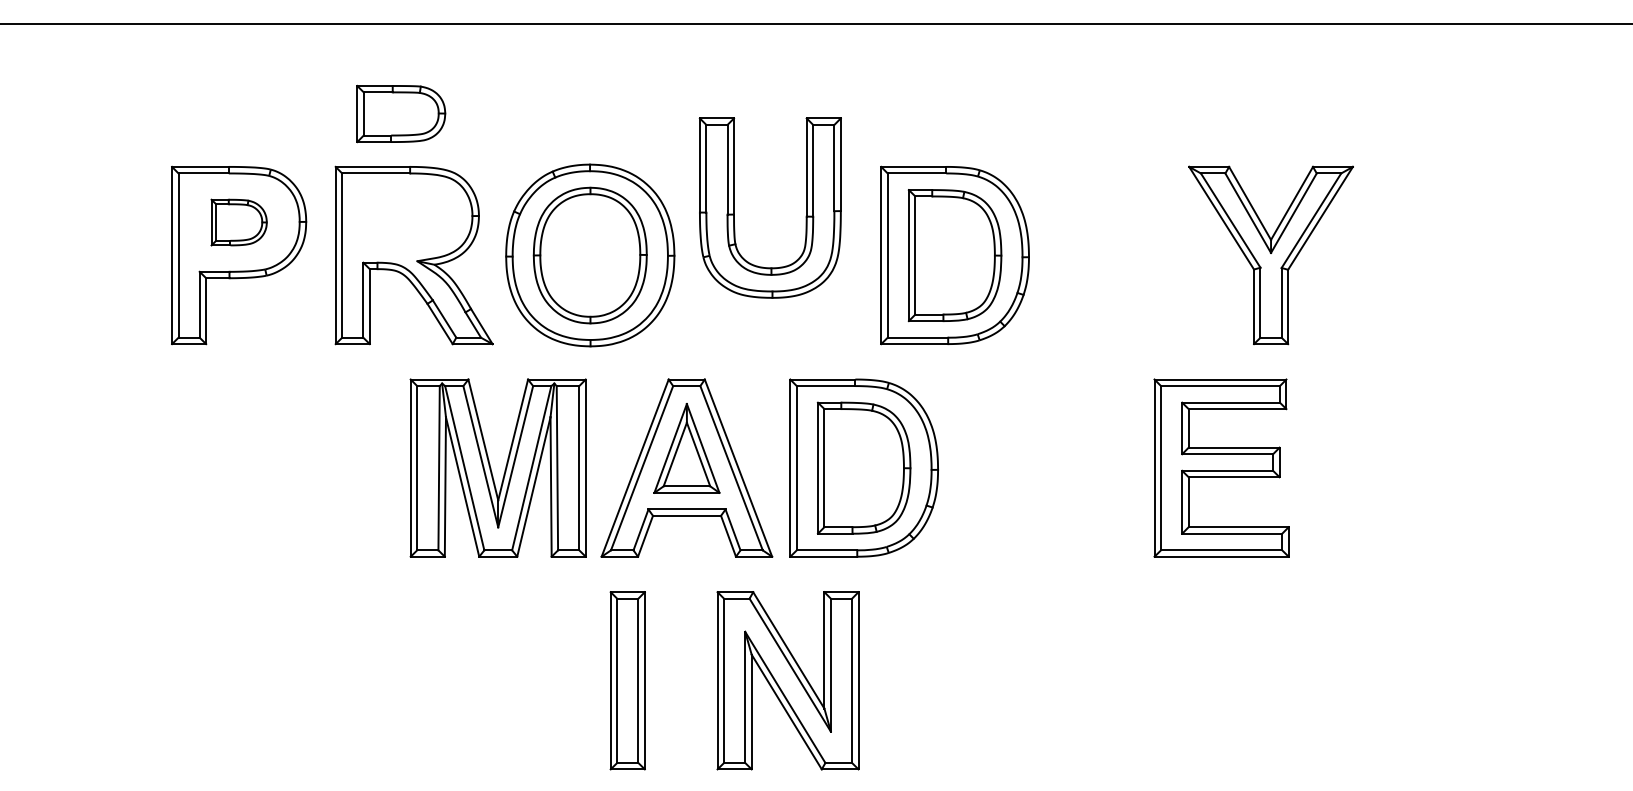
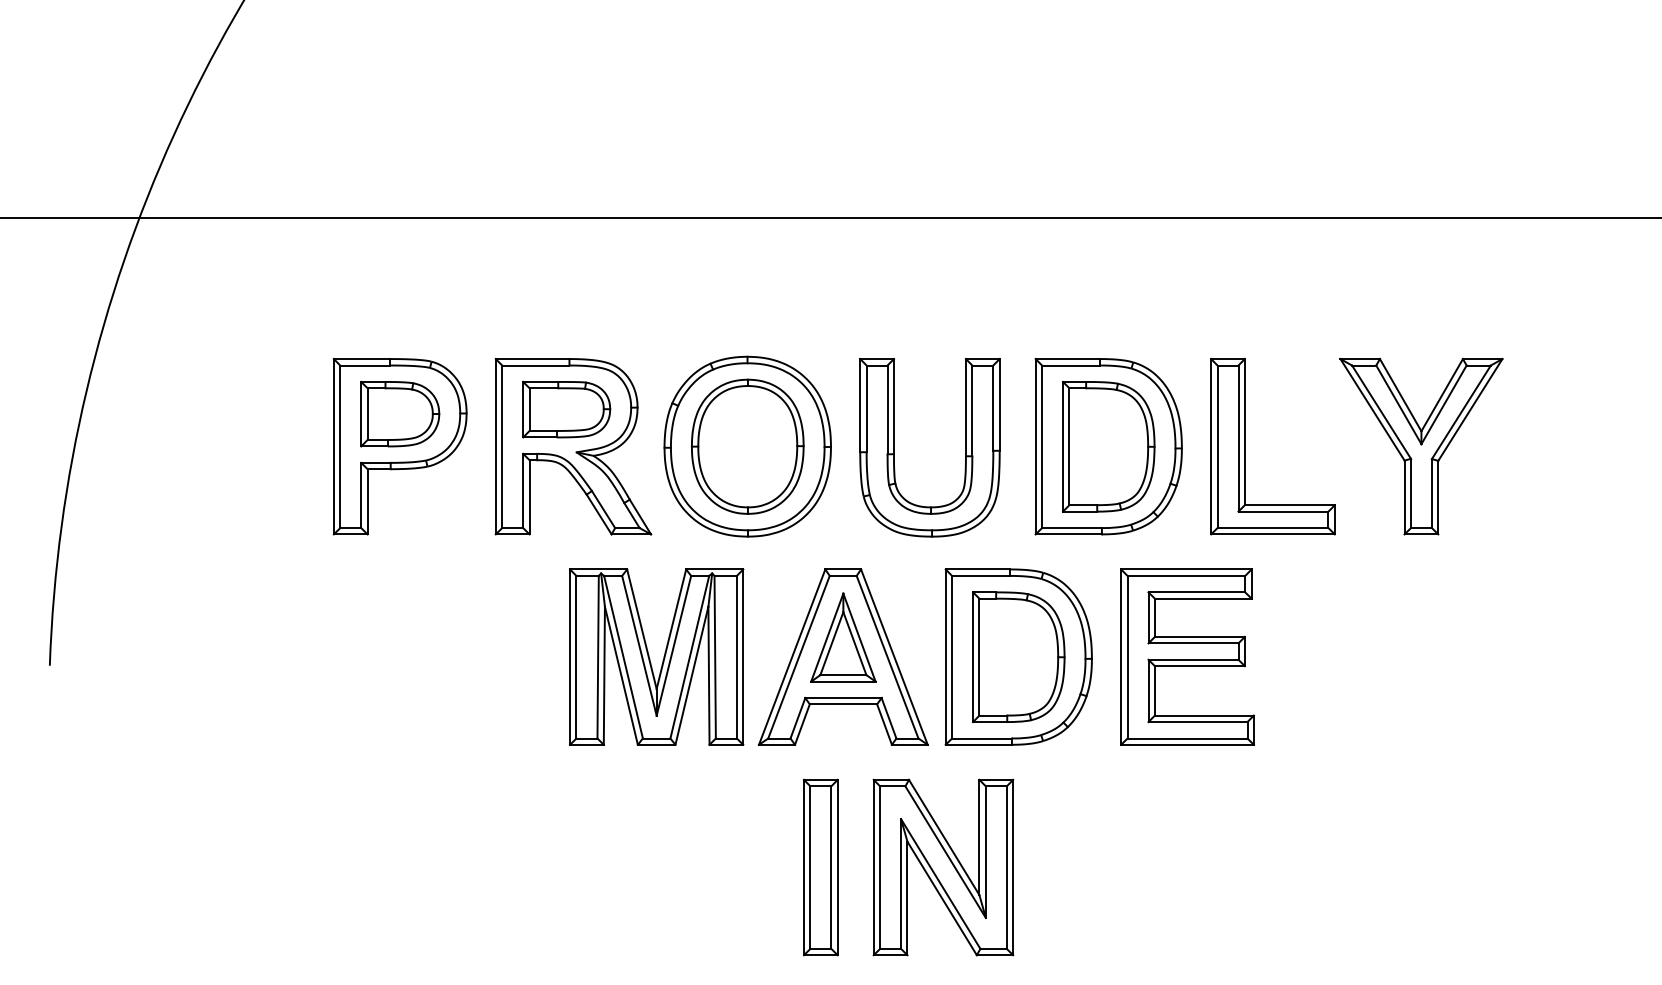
part: (401, 113) -> (566, 409), moved
part: (734, 207) -> (894, 447), moved
part: (239, 221) -> (400, 413), size x1.43
part: (1093, 255) -> (1245, 446), added
part: (1221, 467) -> (1187, 656), moved
part: (627, 680) -> (820, 867), moved

